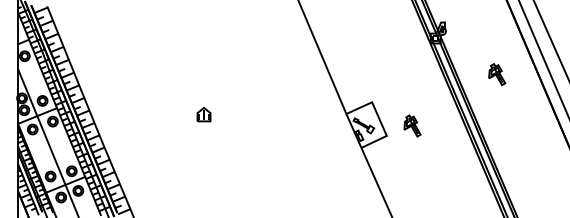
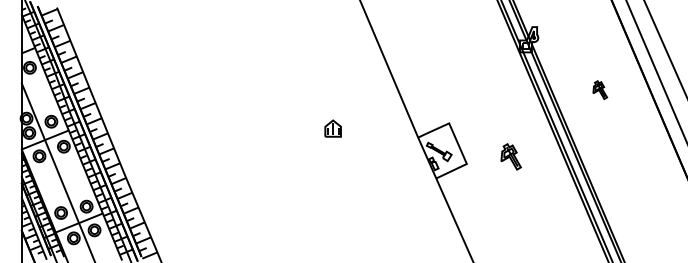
part: (497, 74) -> (600, 89), size x0.7
part: (203, 114) -> (332, 128), moved
part: (412, 125) -> (511, 156), moved

